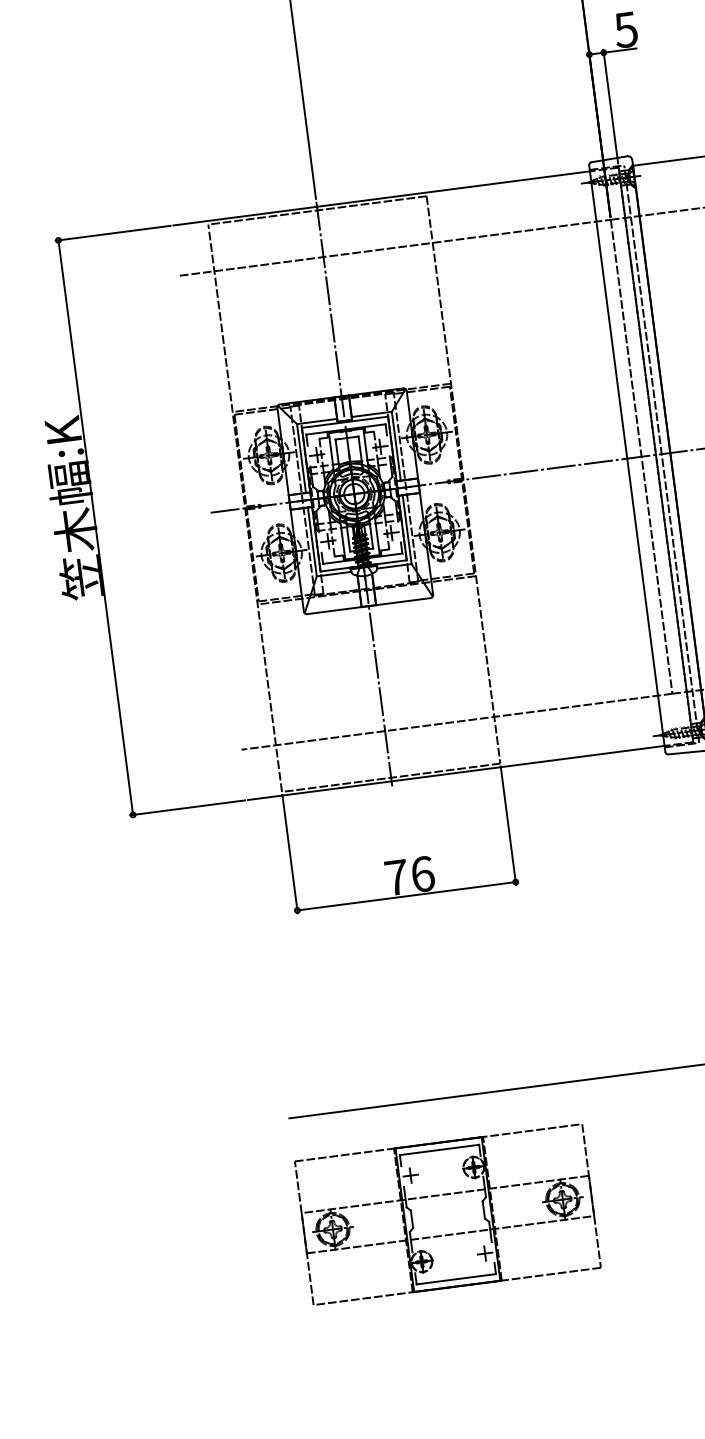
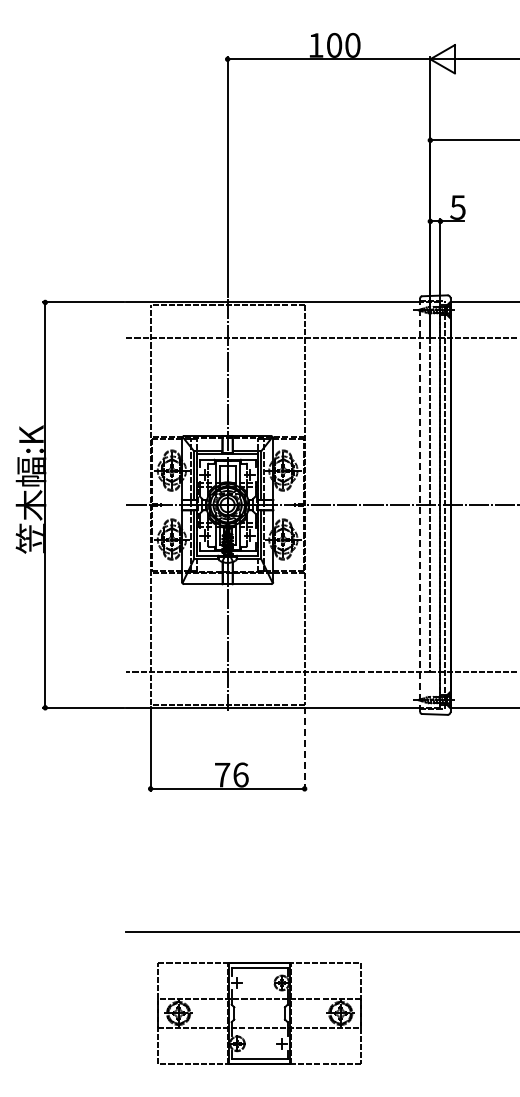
line: (627, 459) -> (420, 505), solid -> dashed
line: (508, 826) -> (304, 749), solid -> dashed
part: (447, 1214) -> (259, 1013), moved

